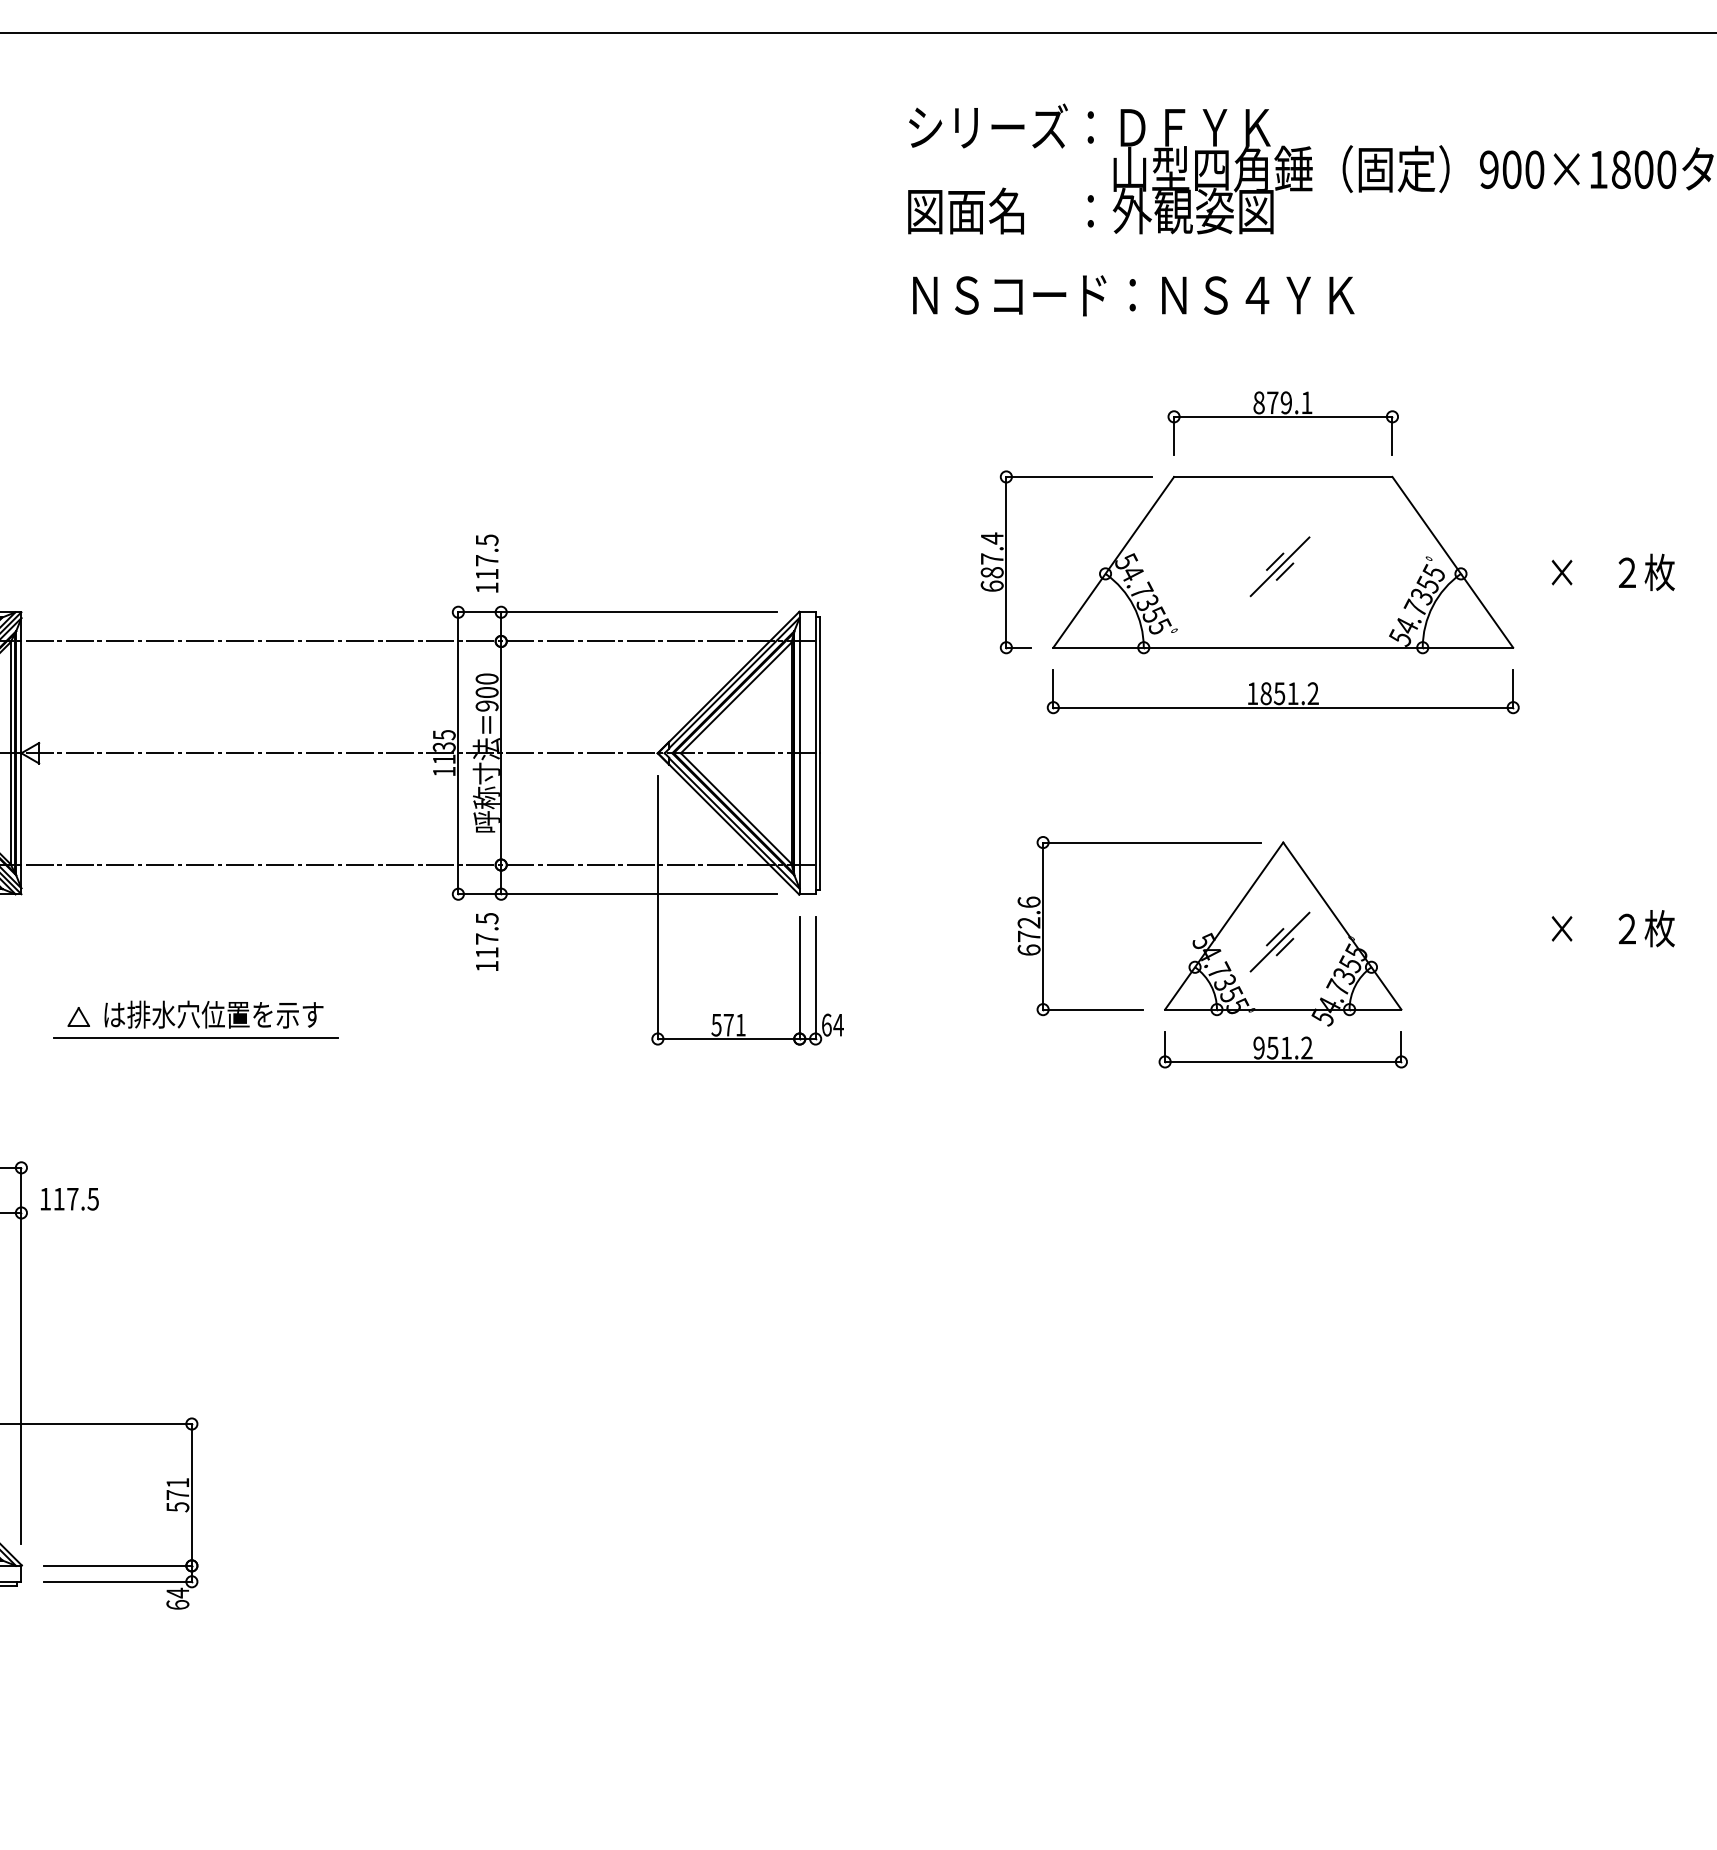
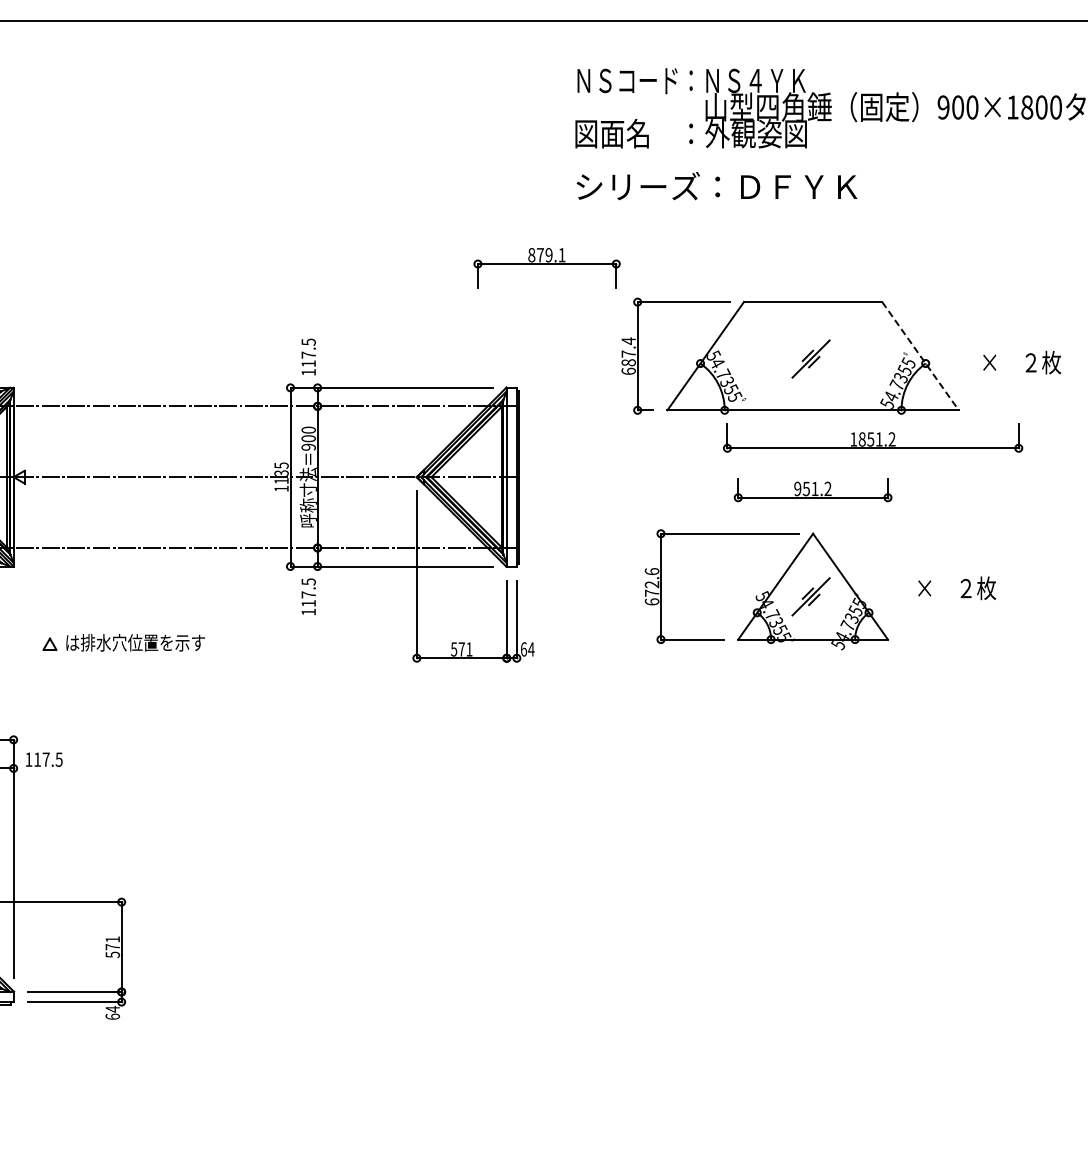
text: (1089, 125) -> (690, 79), シリーズ：ＤＦＹＫ -> ＮＳコード：ＮＳ４ＹＫ
text: (1132, 292) -> (717, 185), ＮＳコード：ＮＳ４ＹＫ -> シリーズ：ＤＦＹＫ
part: (1282, 423) -> (546, 268), moved
line: (1452, 562) -> (920, 356), solid -> dashed
part: (1283, 690) -> (873, 437), moved
text: (1613, 928) -> (957, 588), moved
line: (194, 1037) -> (123, 657), removed
part: (1282, 1050) -> (812, 490), moved

